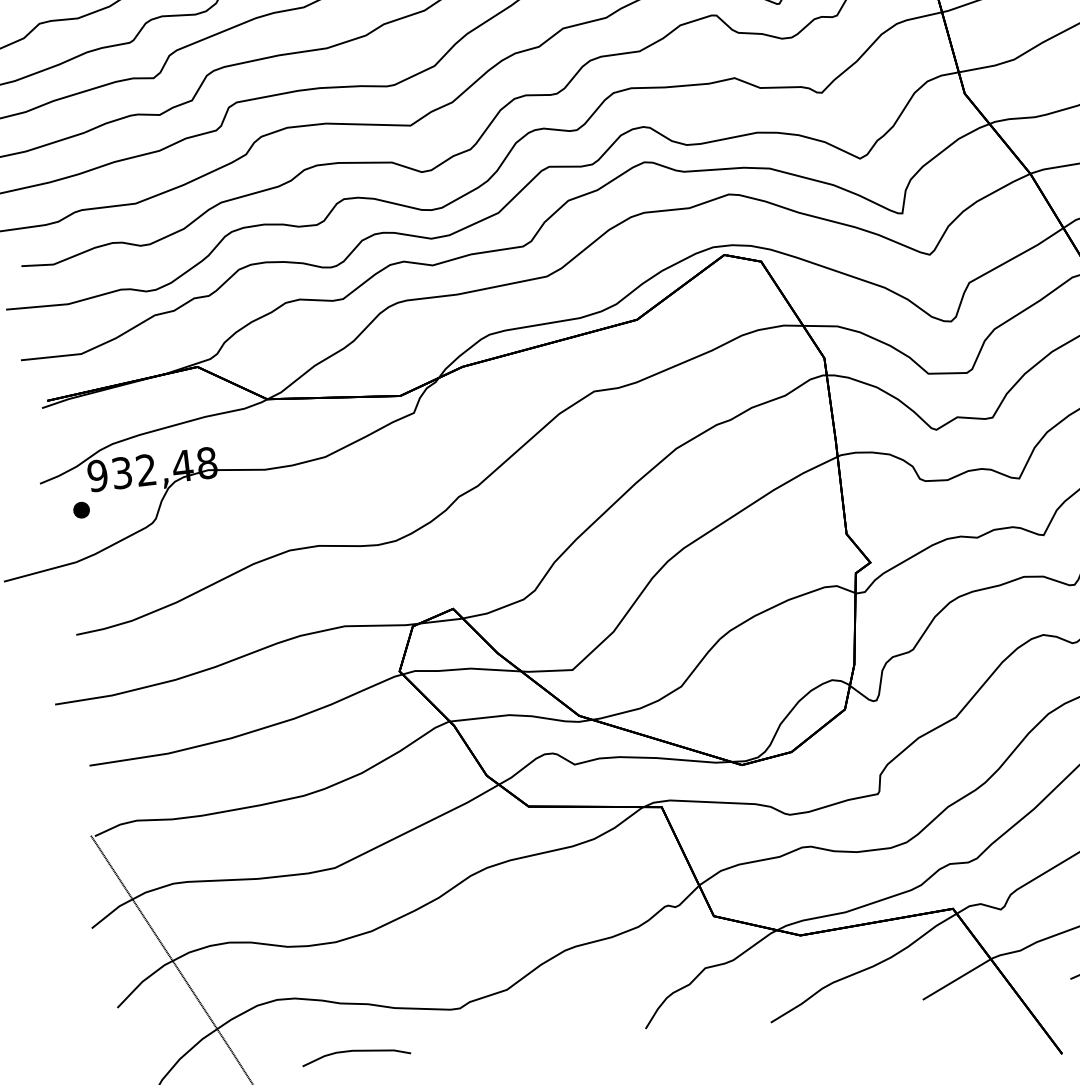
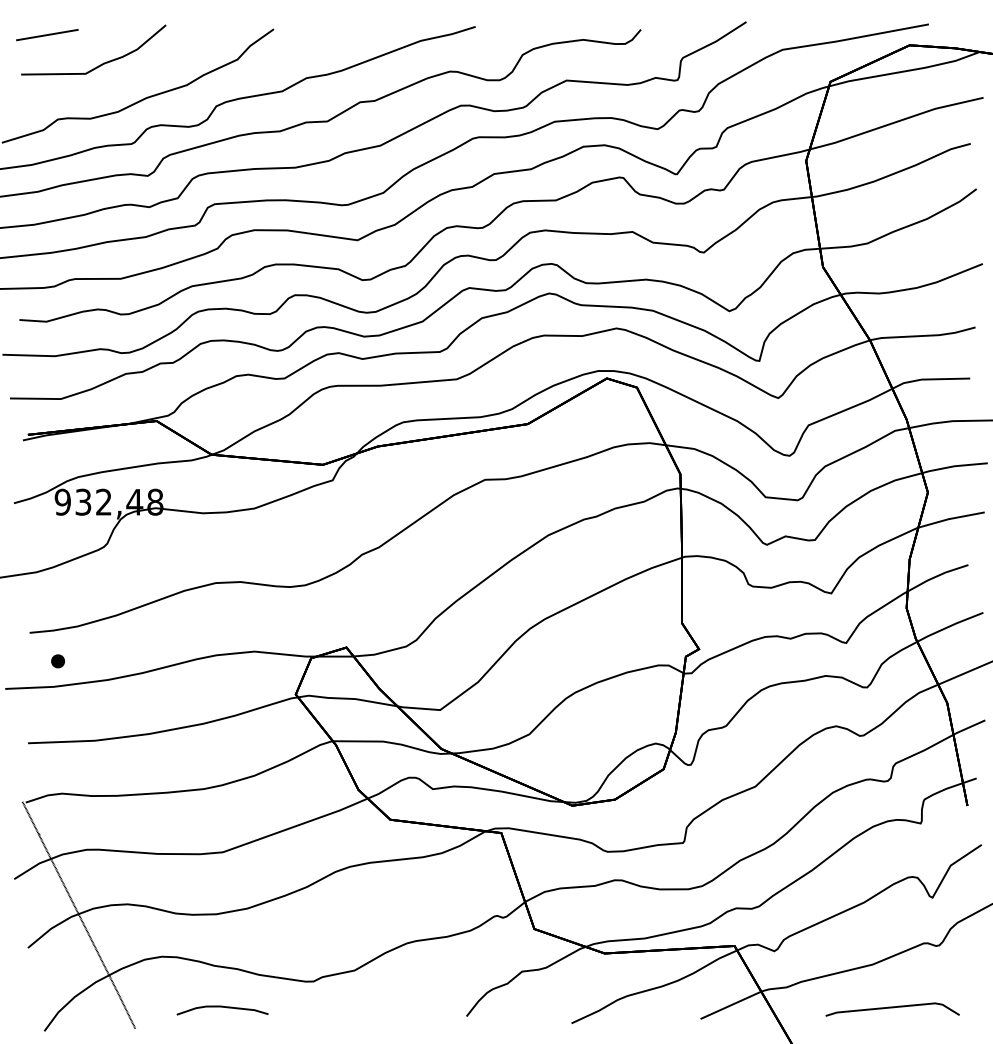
part: (80, 510) -> (57, 661), moved

